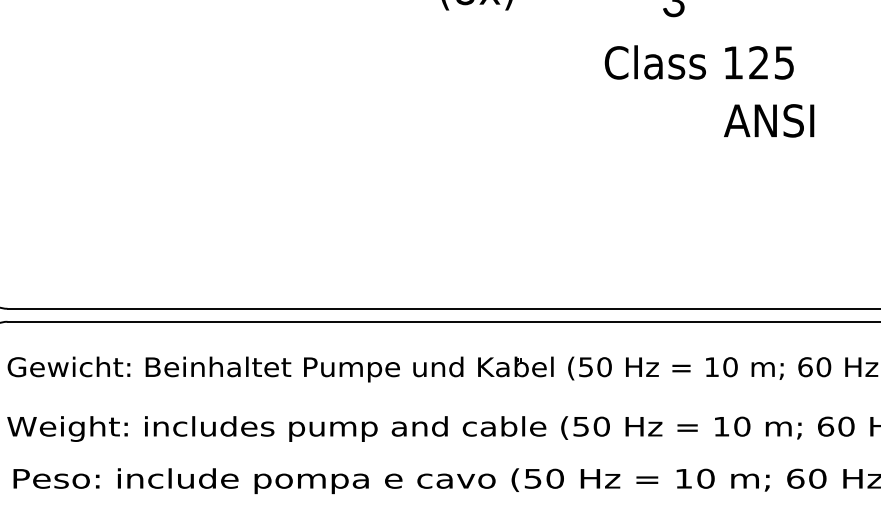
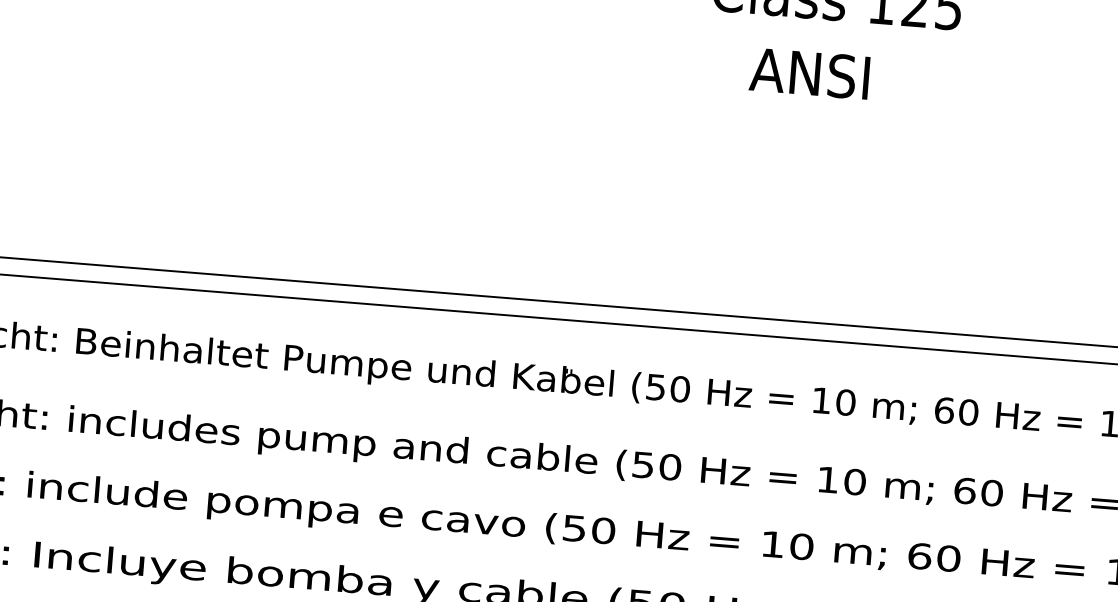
text: (769, 120) -> (810, 73), moved

